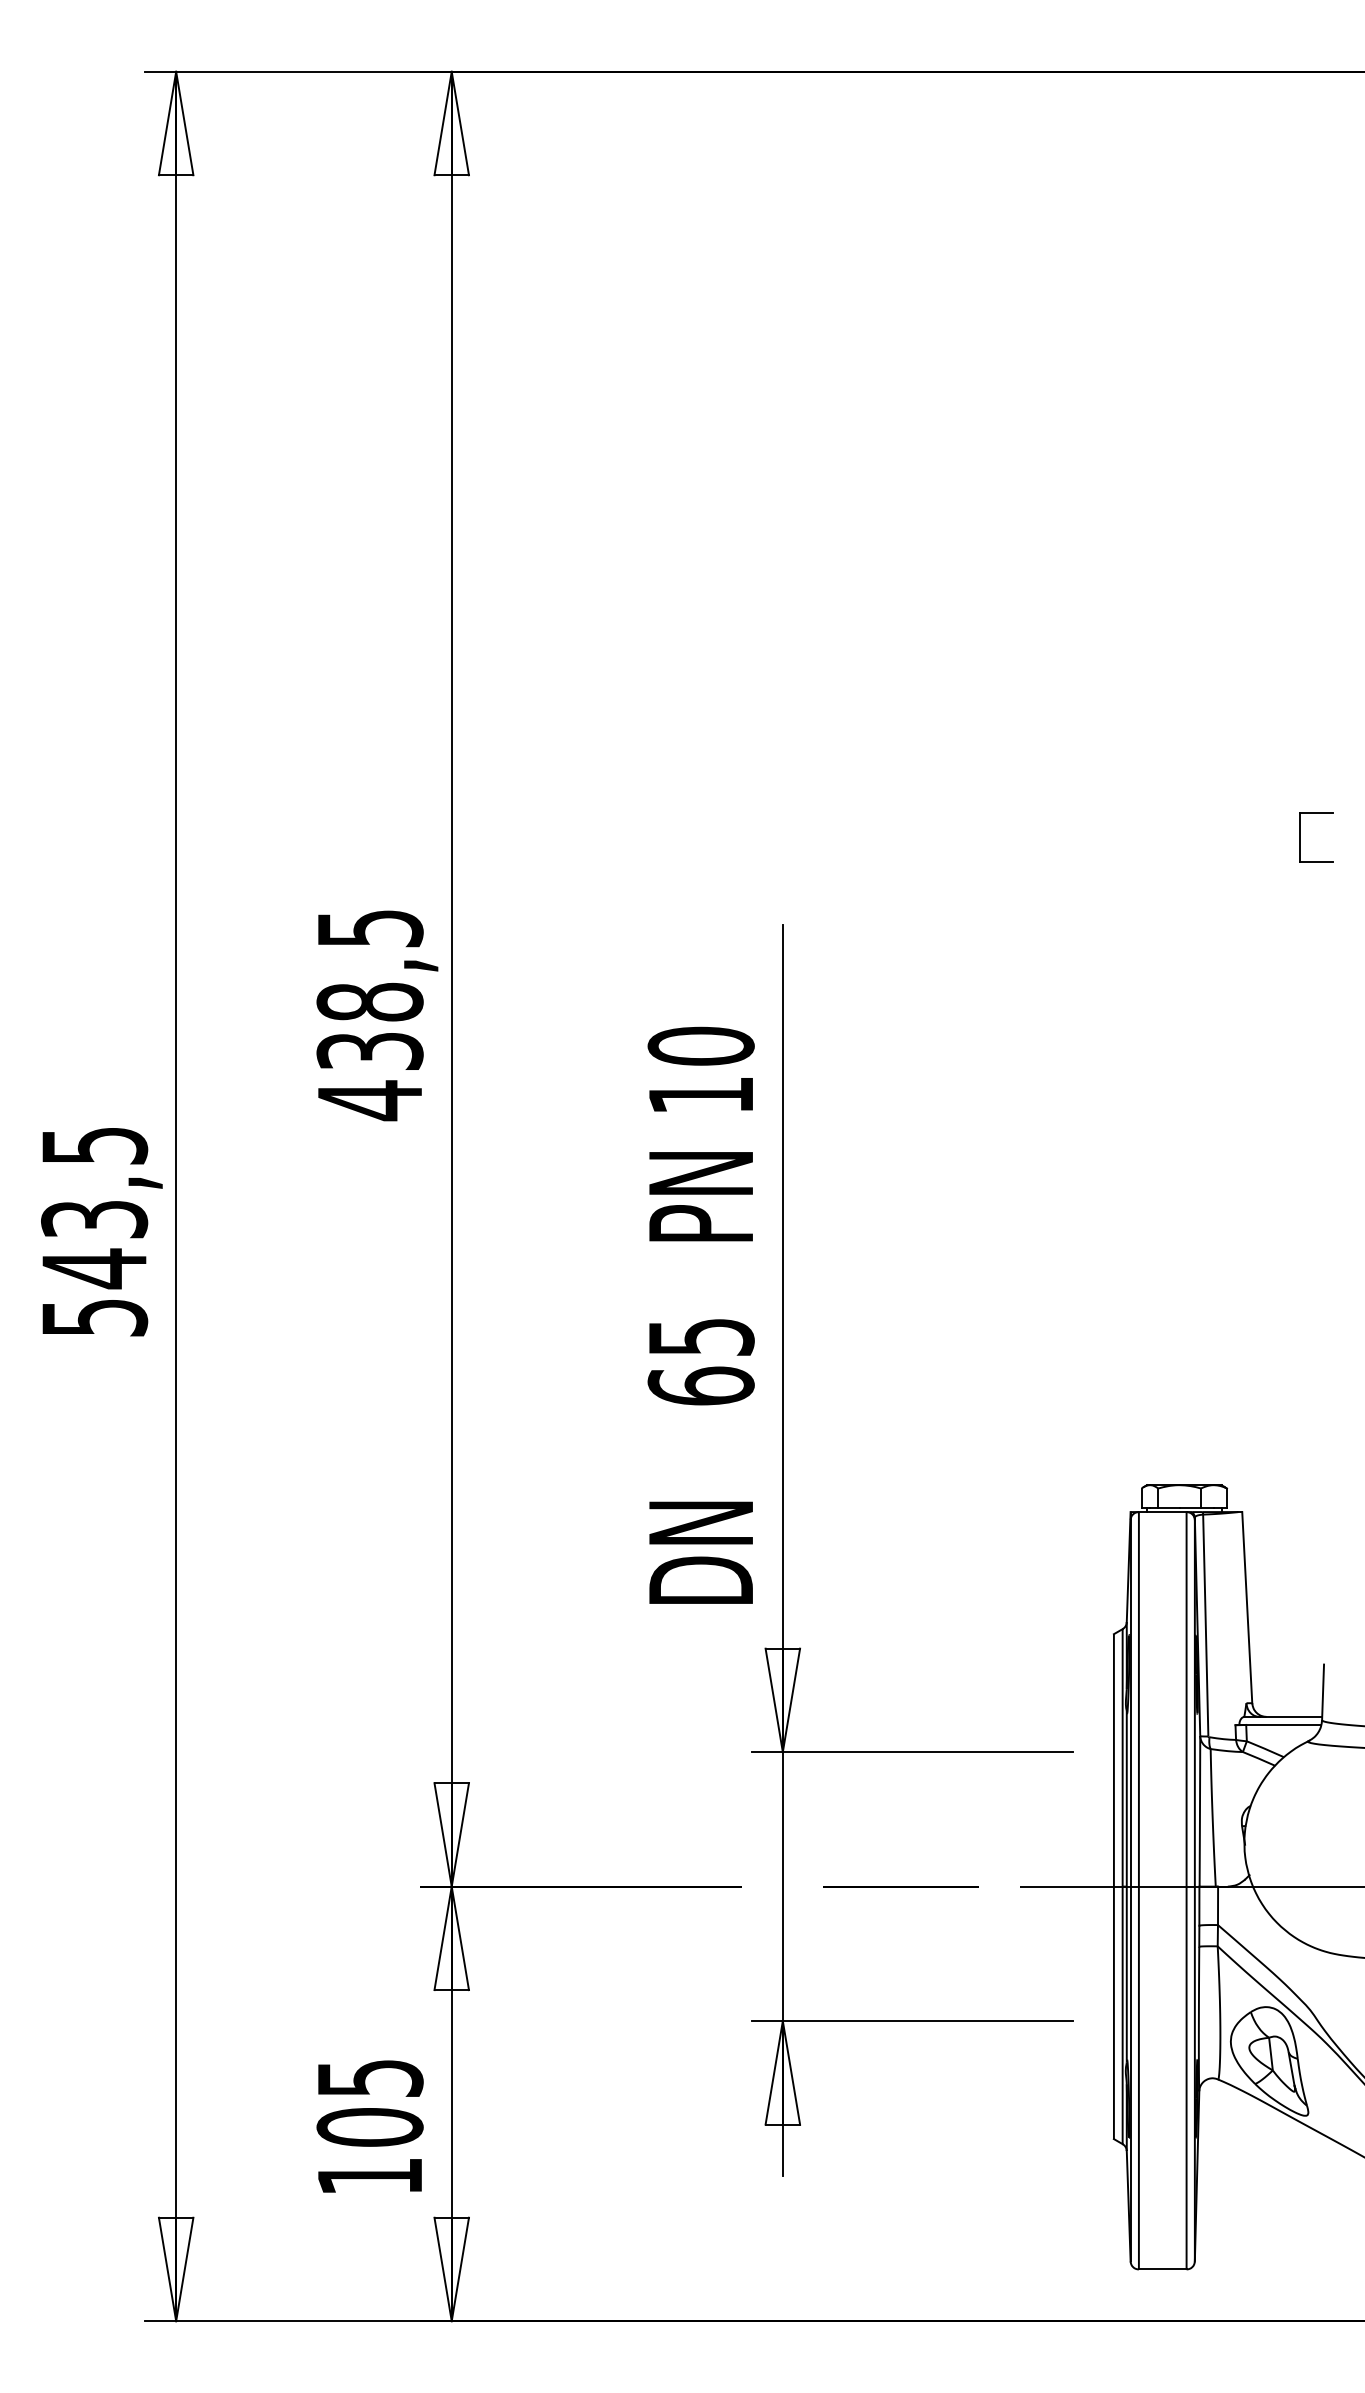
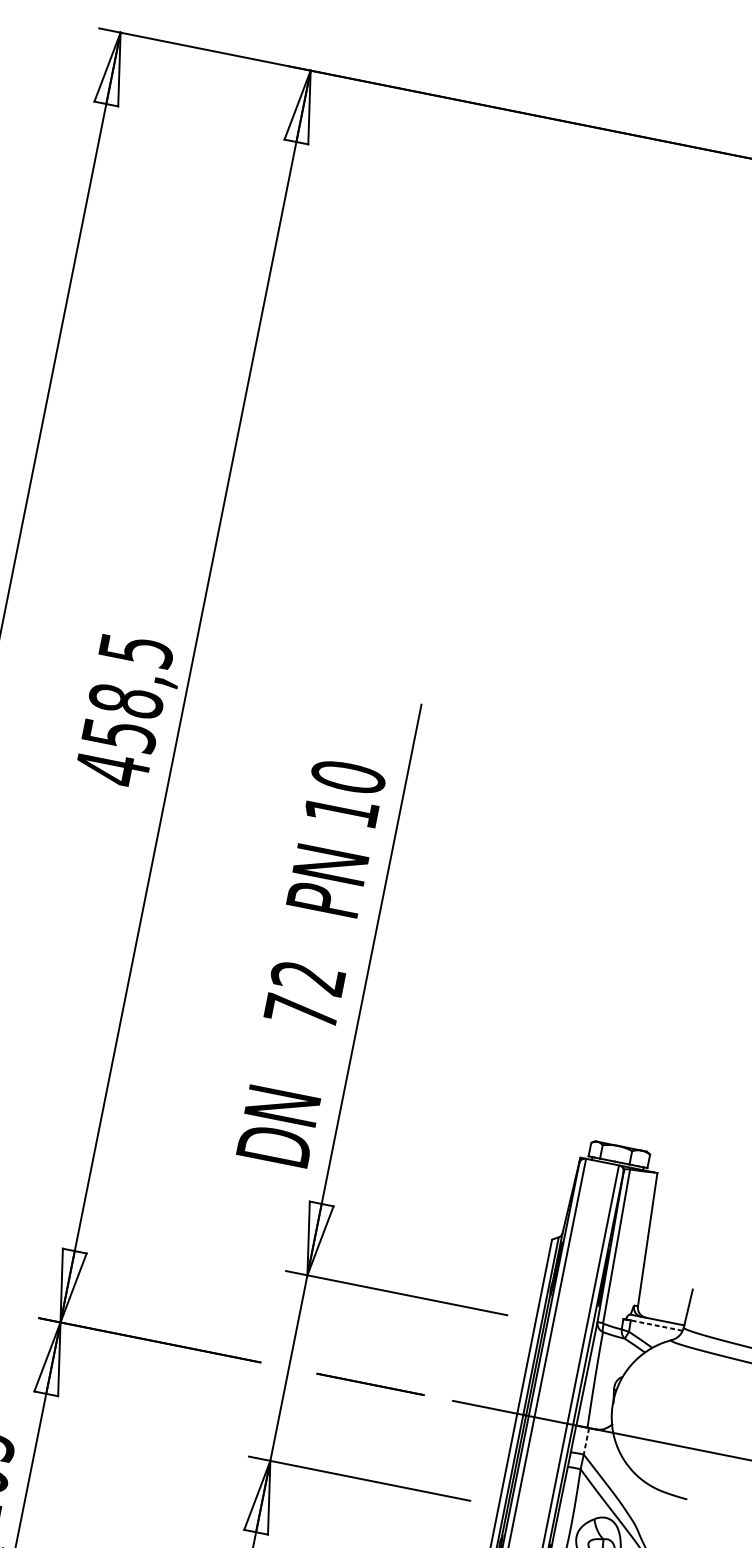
text: (369, 1051) -> (118, 735), 438,5 -> 458,5
text: (700, 1362) -> (304, 995), 65 -> 72
line: (1283, 1724) -> (656, 1325), solid -> dashed
line: (1218, 1906) -> (586, 1441), solid -> dashed

